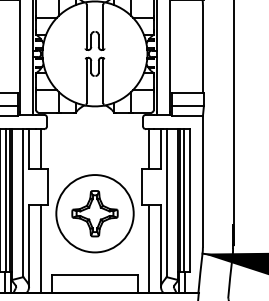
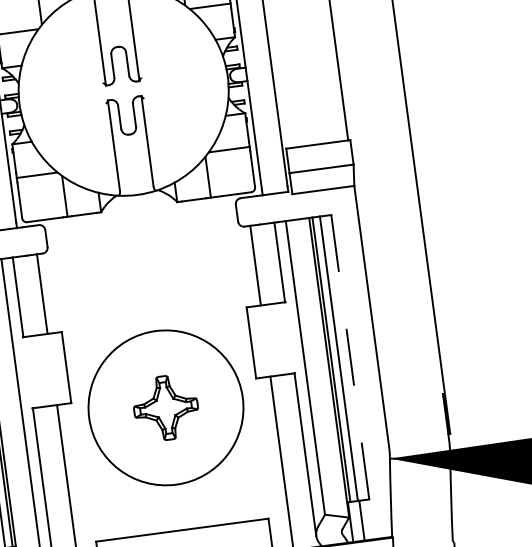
line: (189, 200) -> (349, 356), solid -> dashed
part: (94, 213) -> (164, 407), size x0.7

